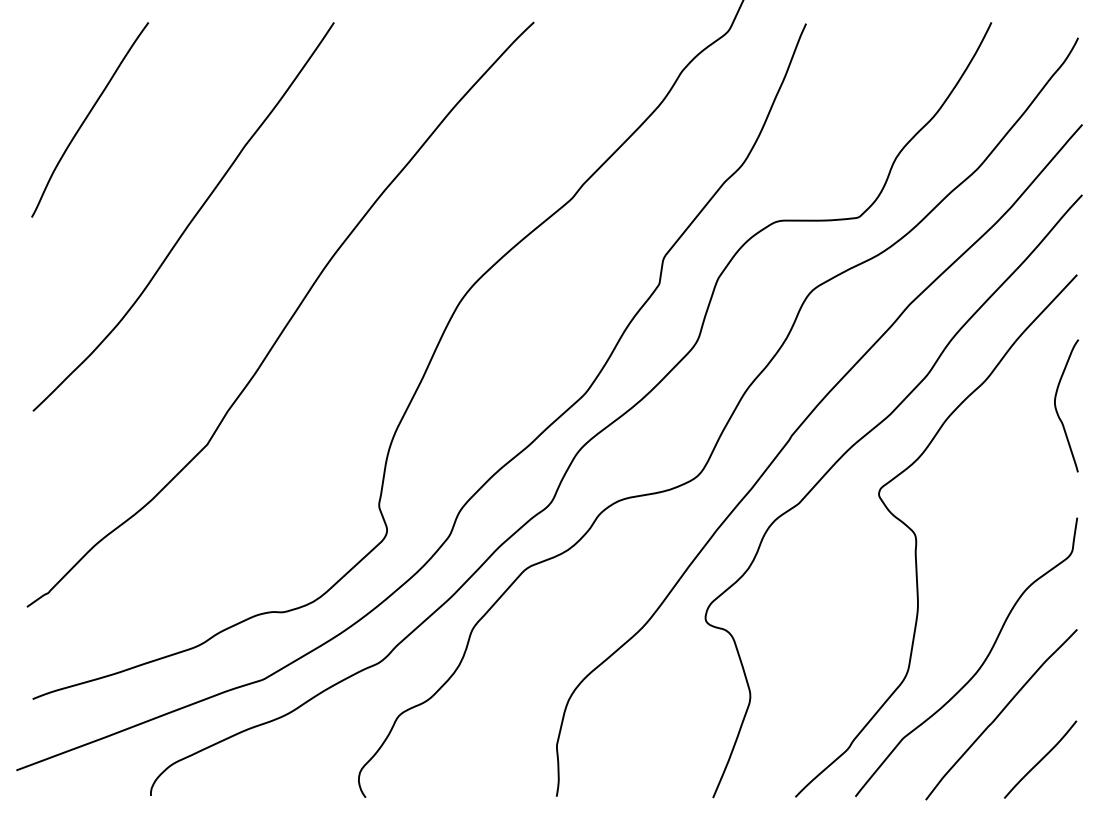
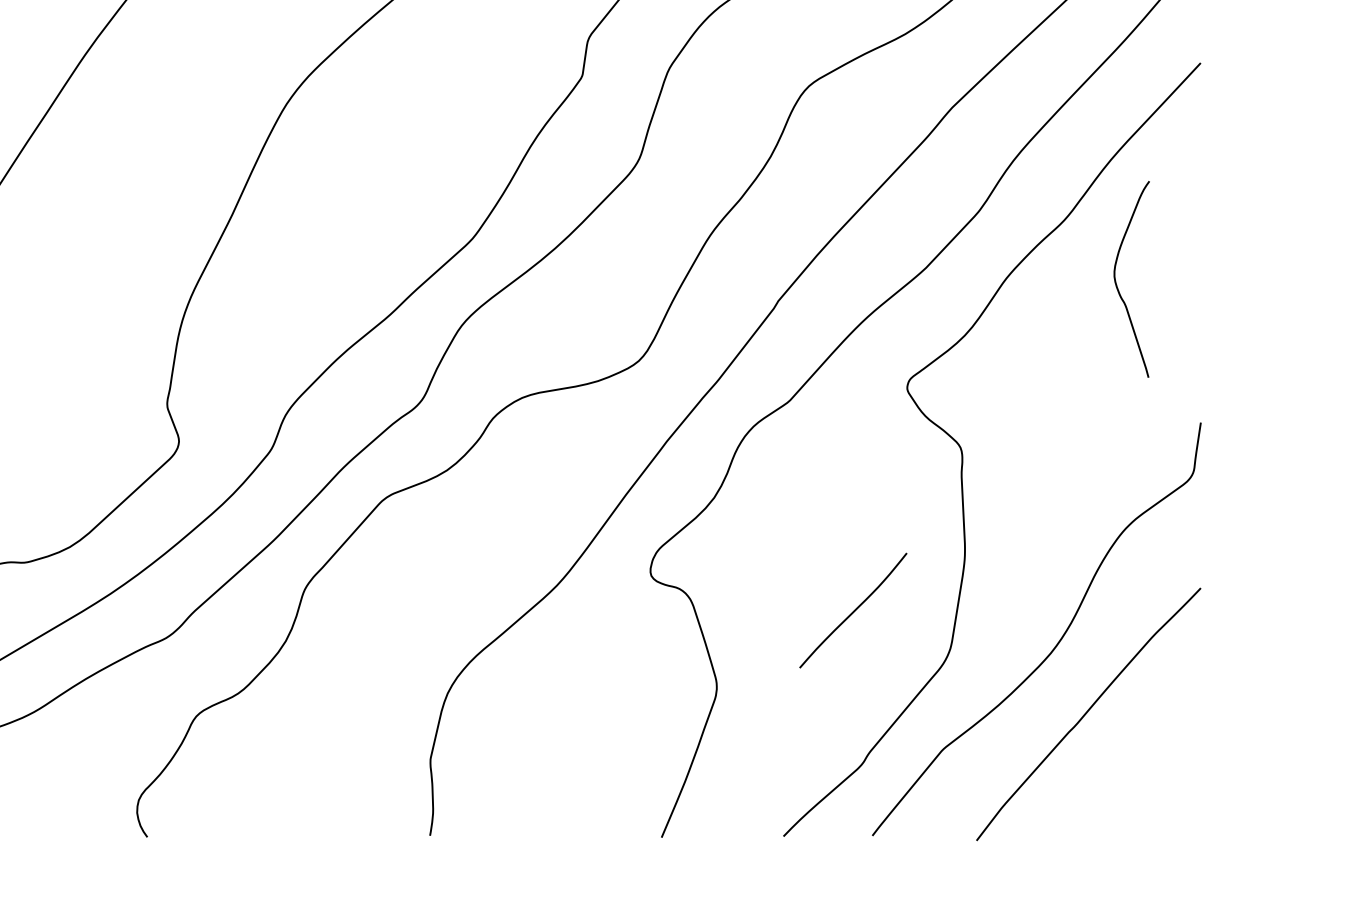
curve: (1056, 405) -> (1116, 278), moved
curve: (1040, 759) -> (853, 610), moved

